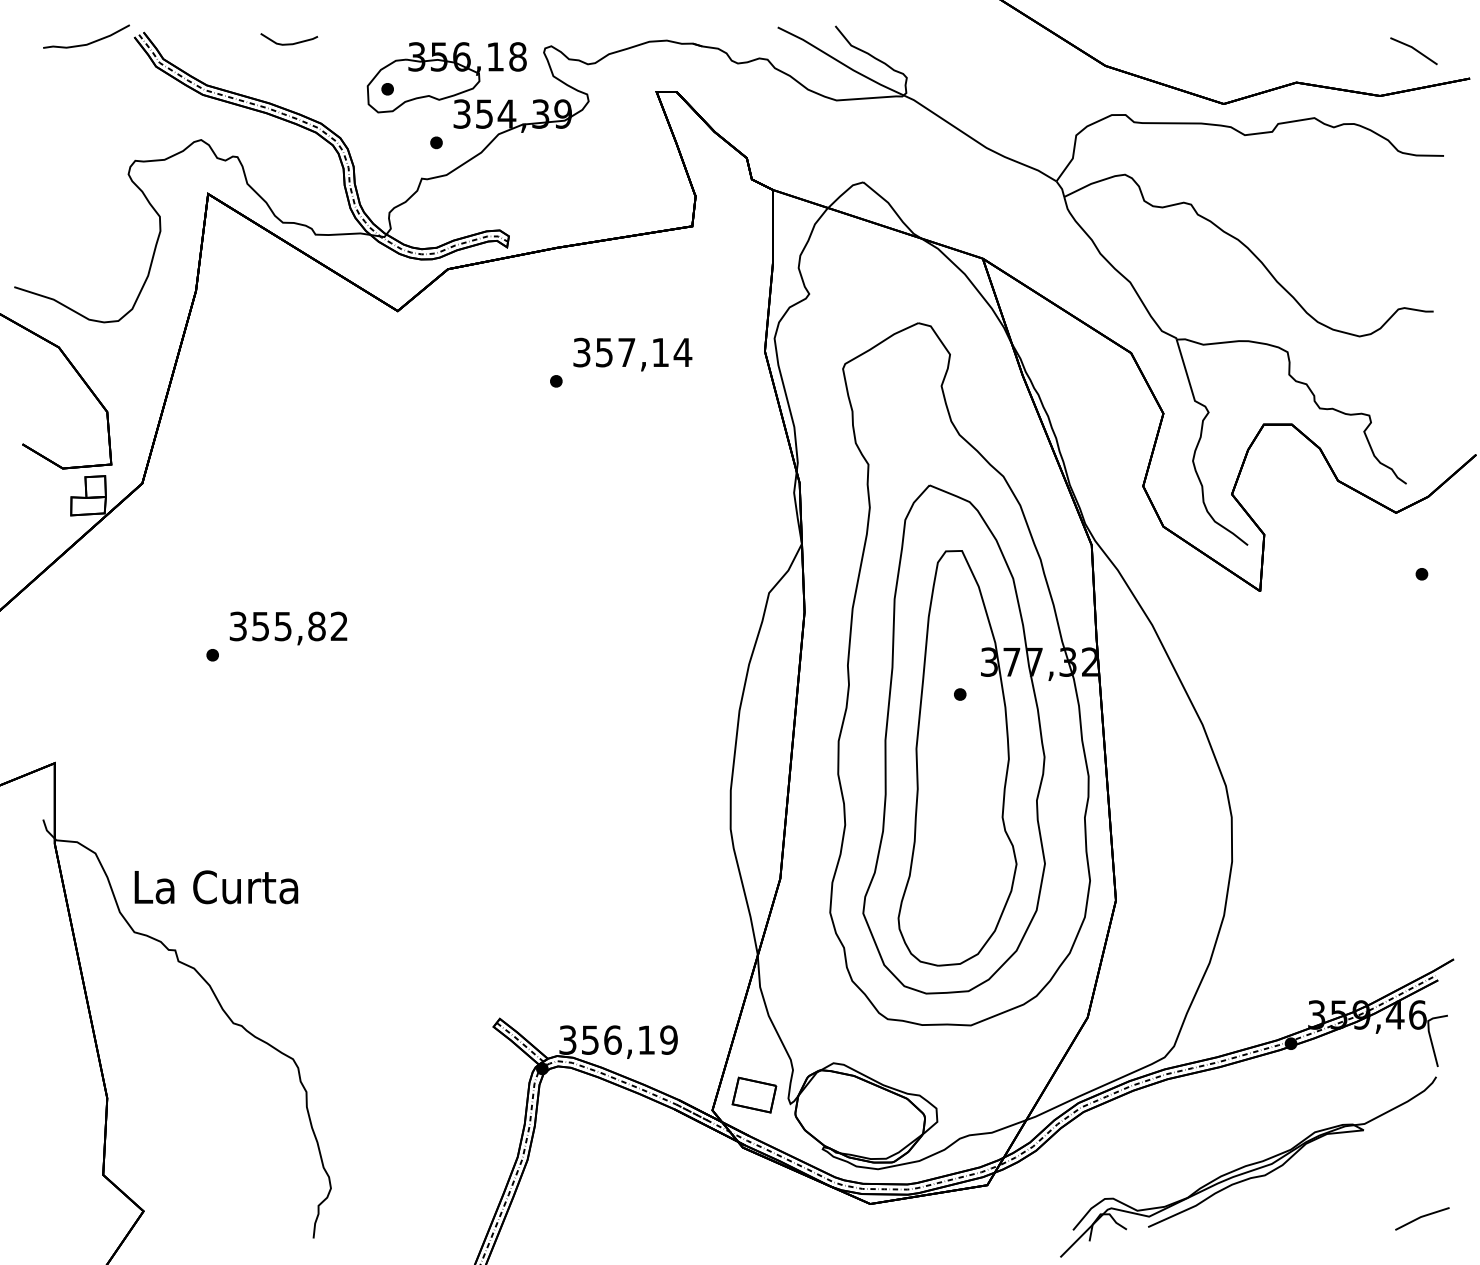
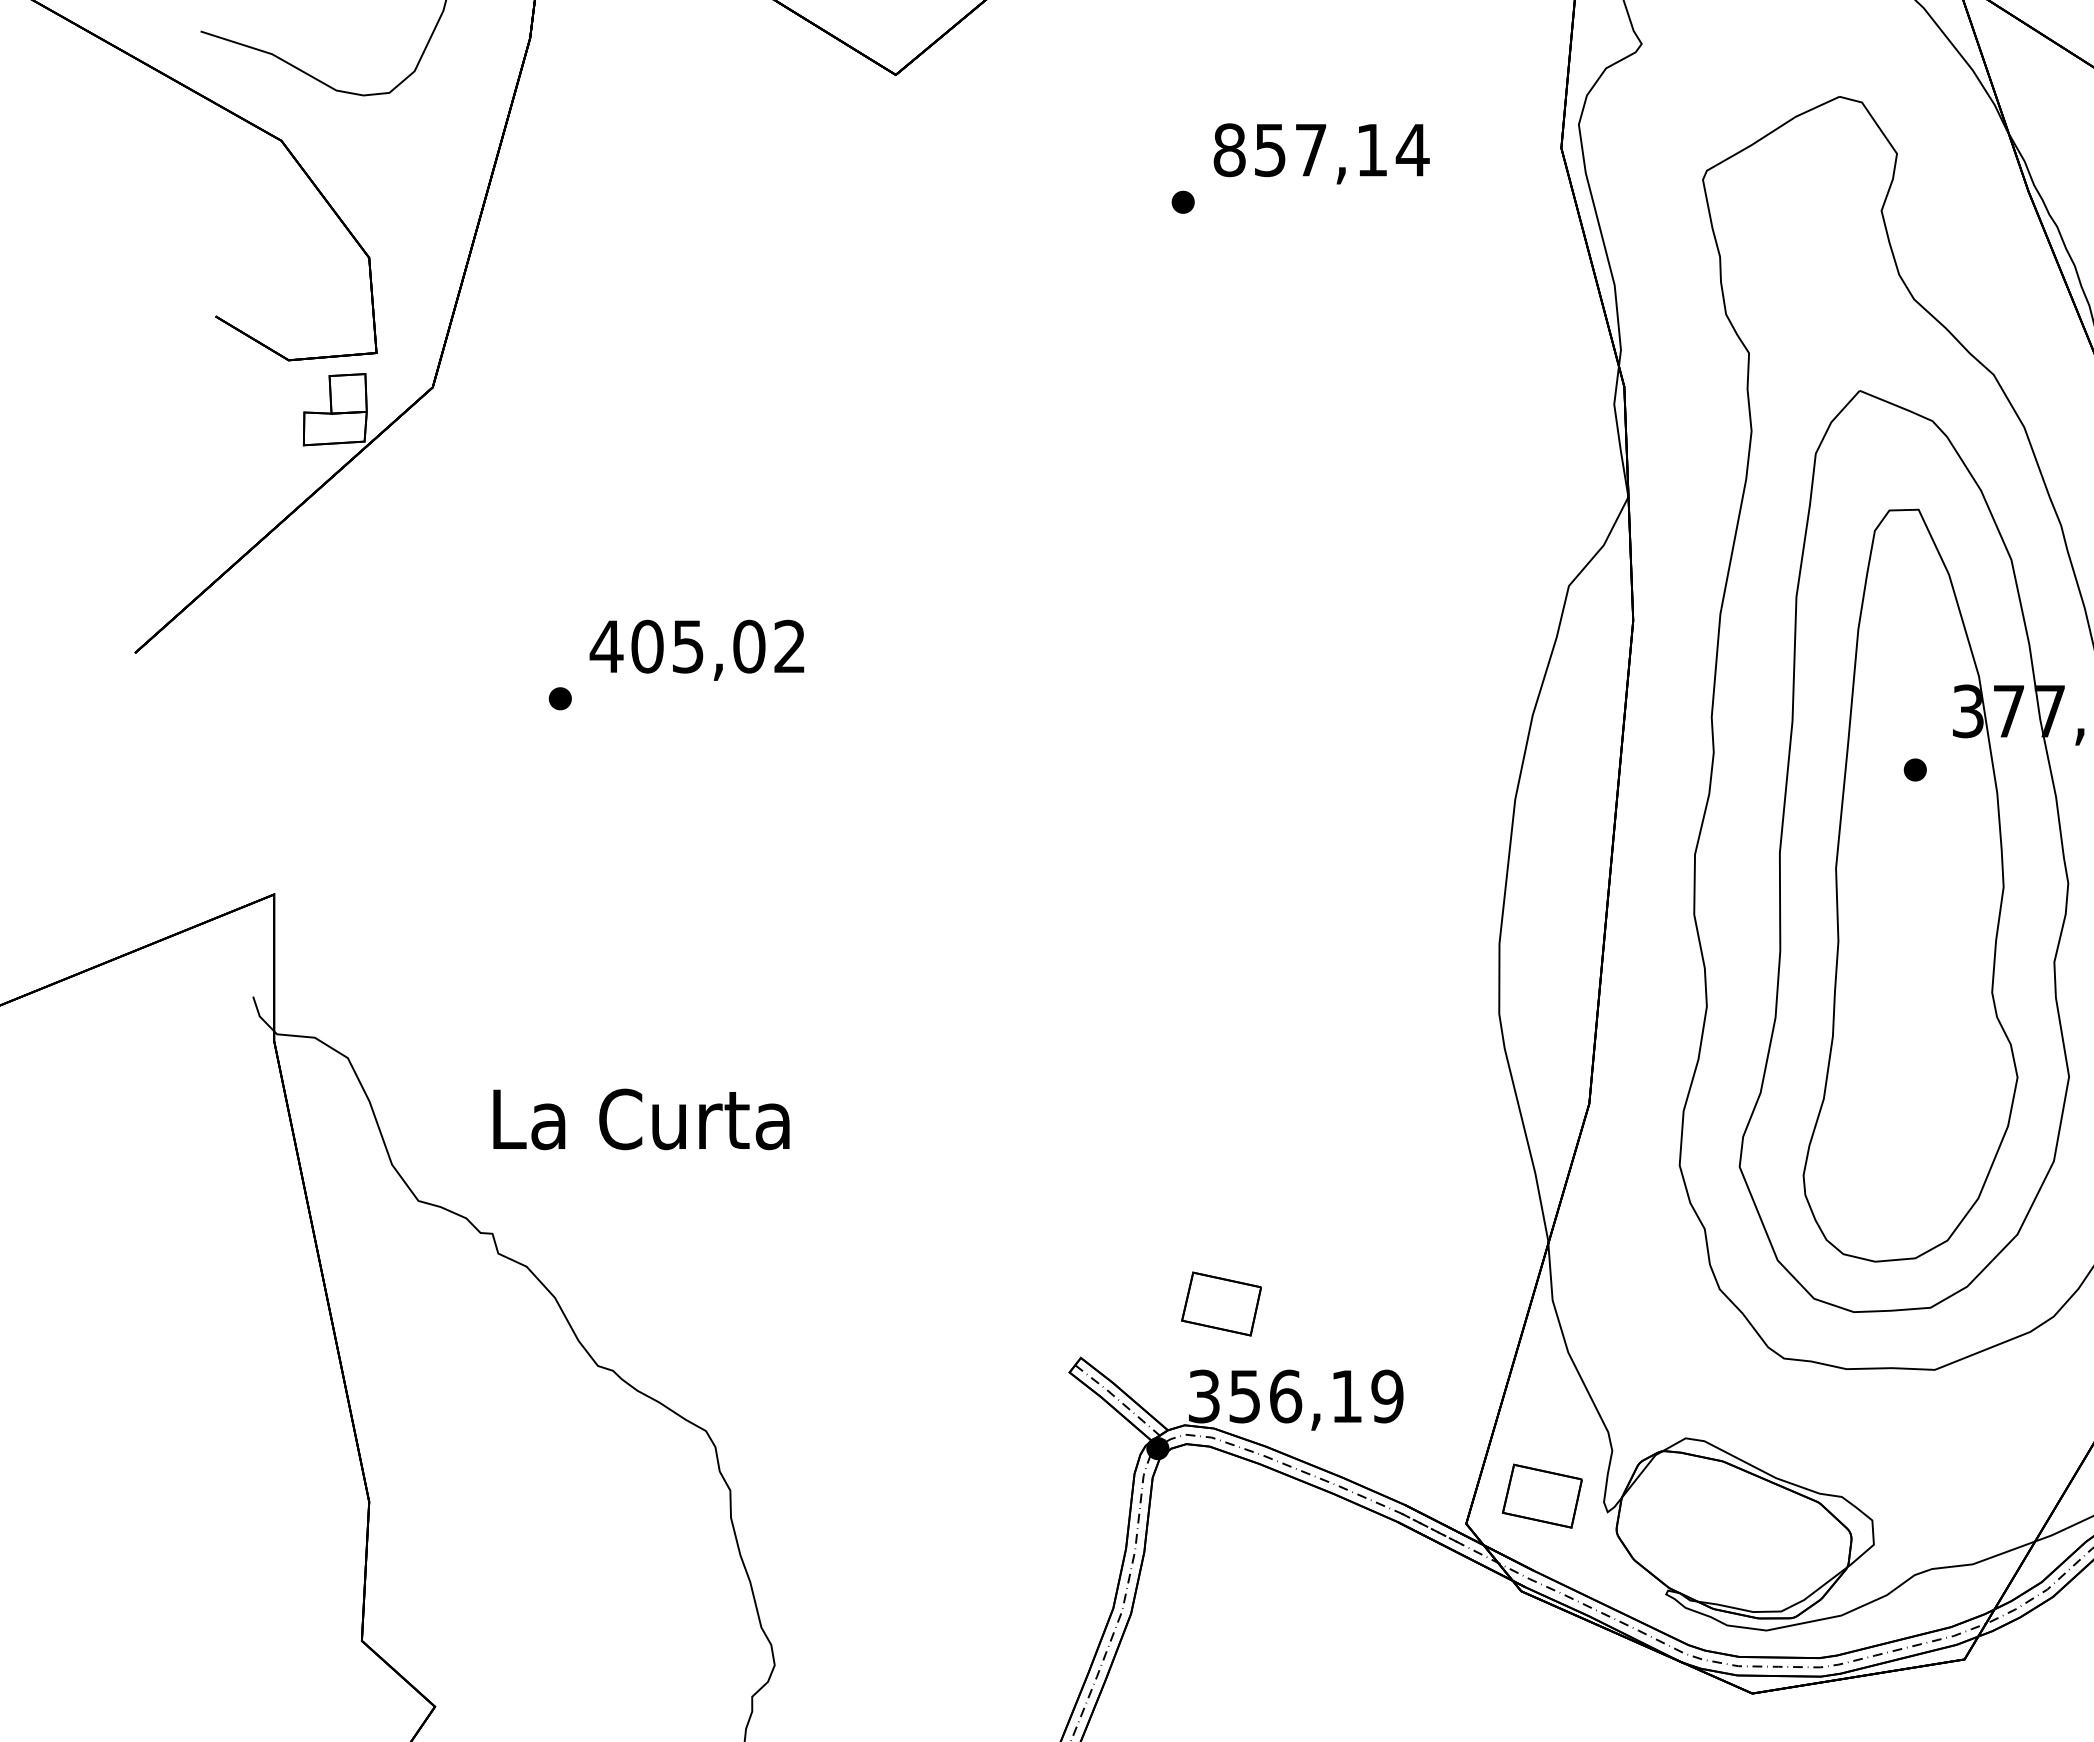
text: (581, 352) -> (1228, 149), 357,14 -> 857,14
text: (276, 626) -> (675, 646), 355,82 -> 405,02
text: (216, 887) -> (641, 1119), moved
part: (577, 988) -> (1221, 1302), added

